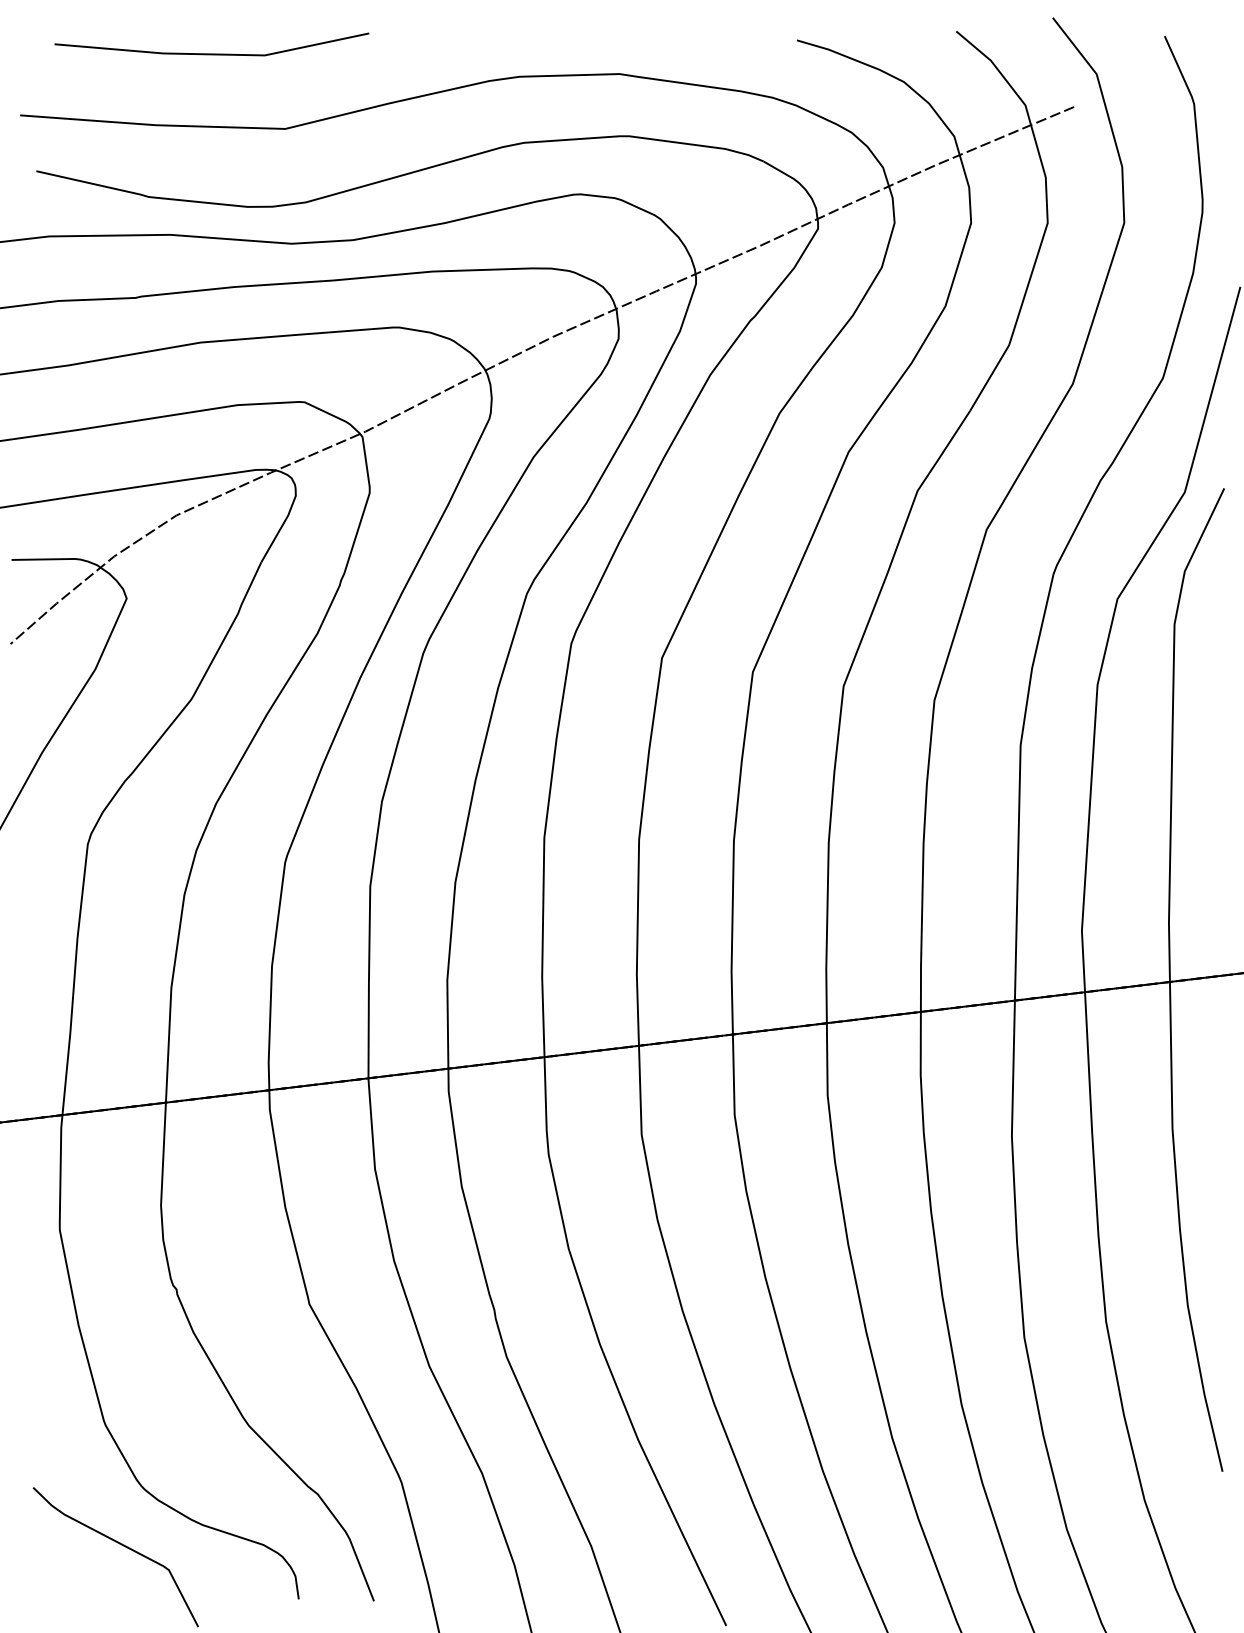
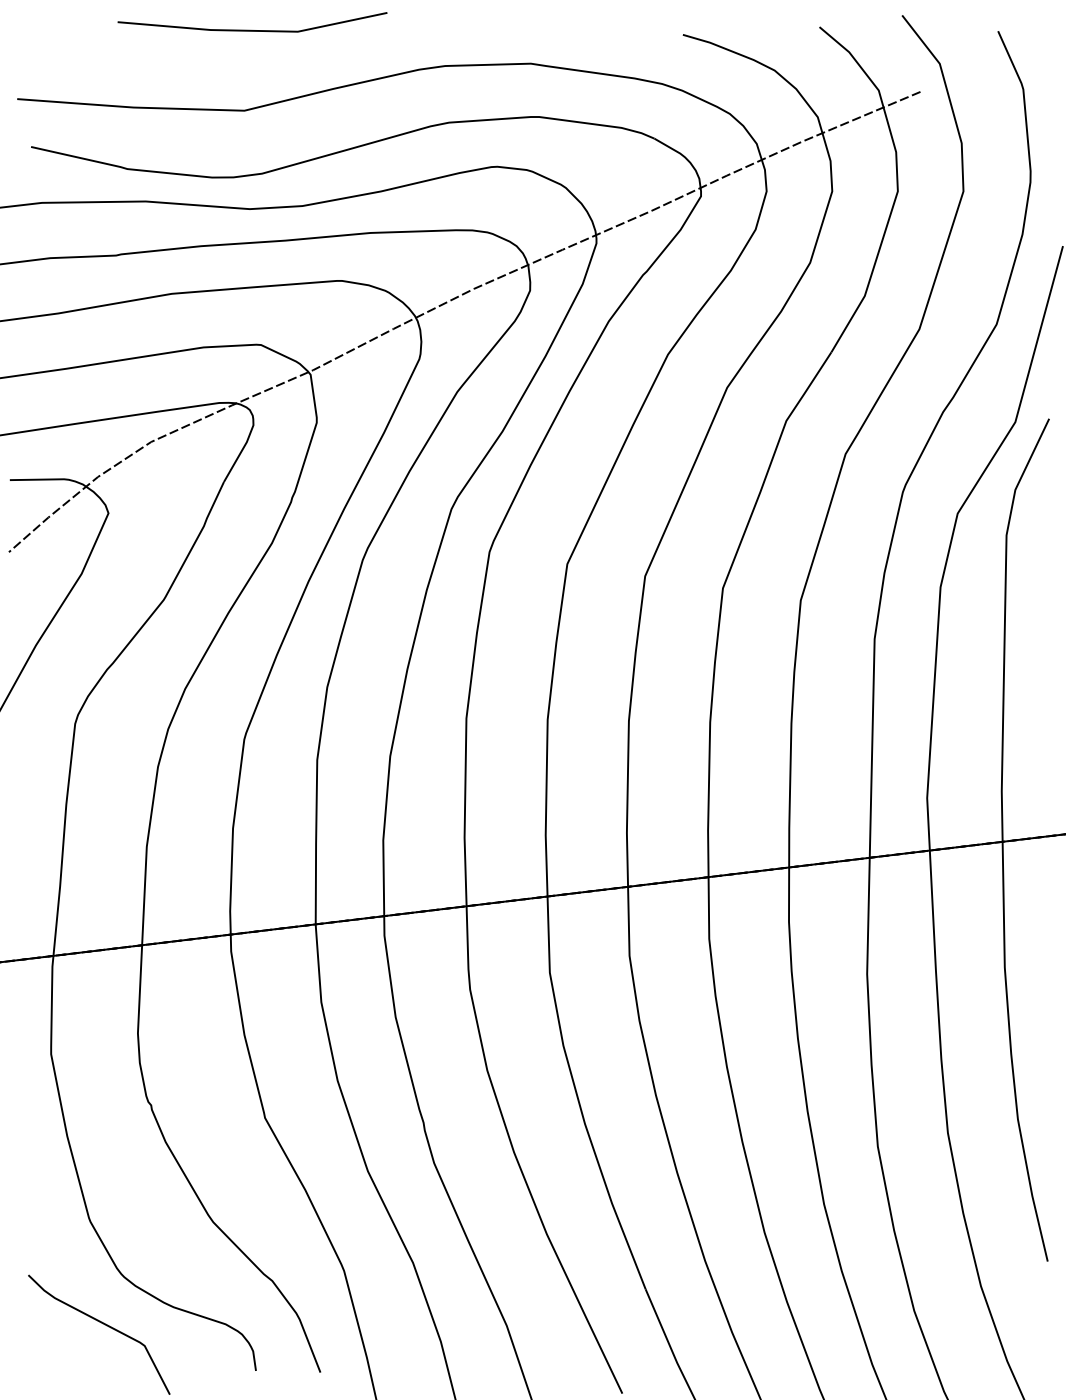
line: (210, 52) -> (251, 29), moved

